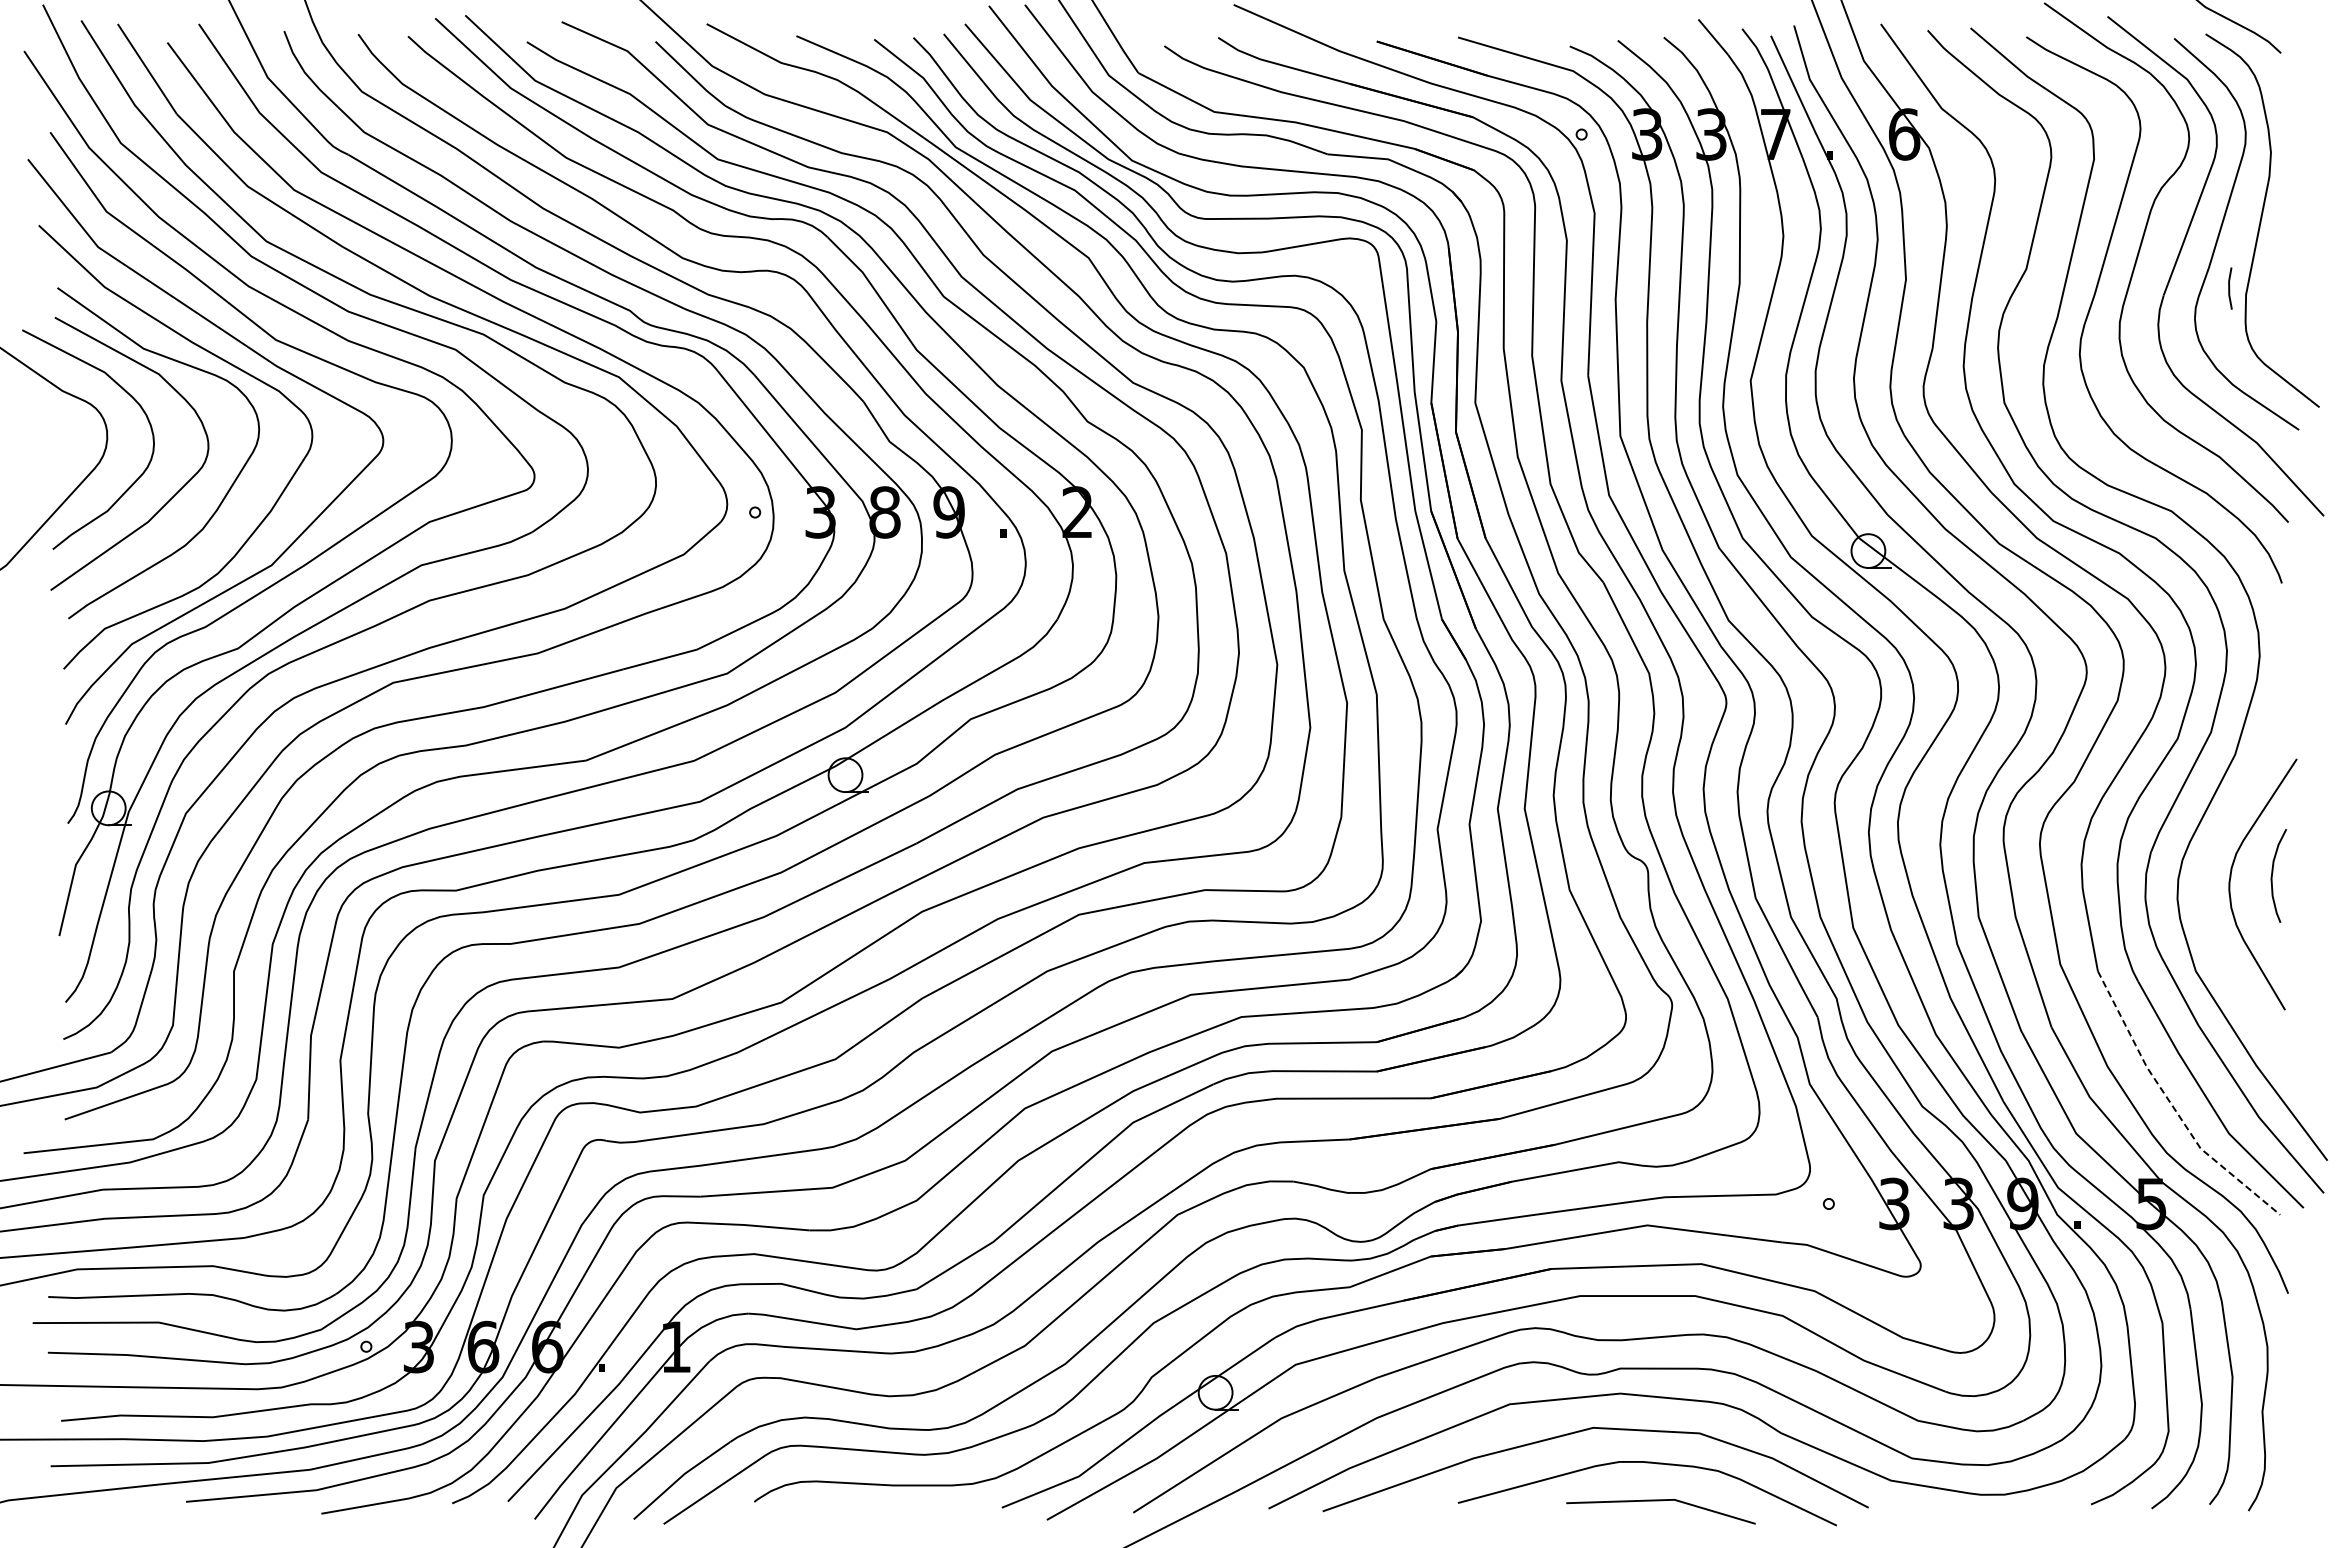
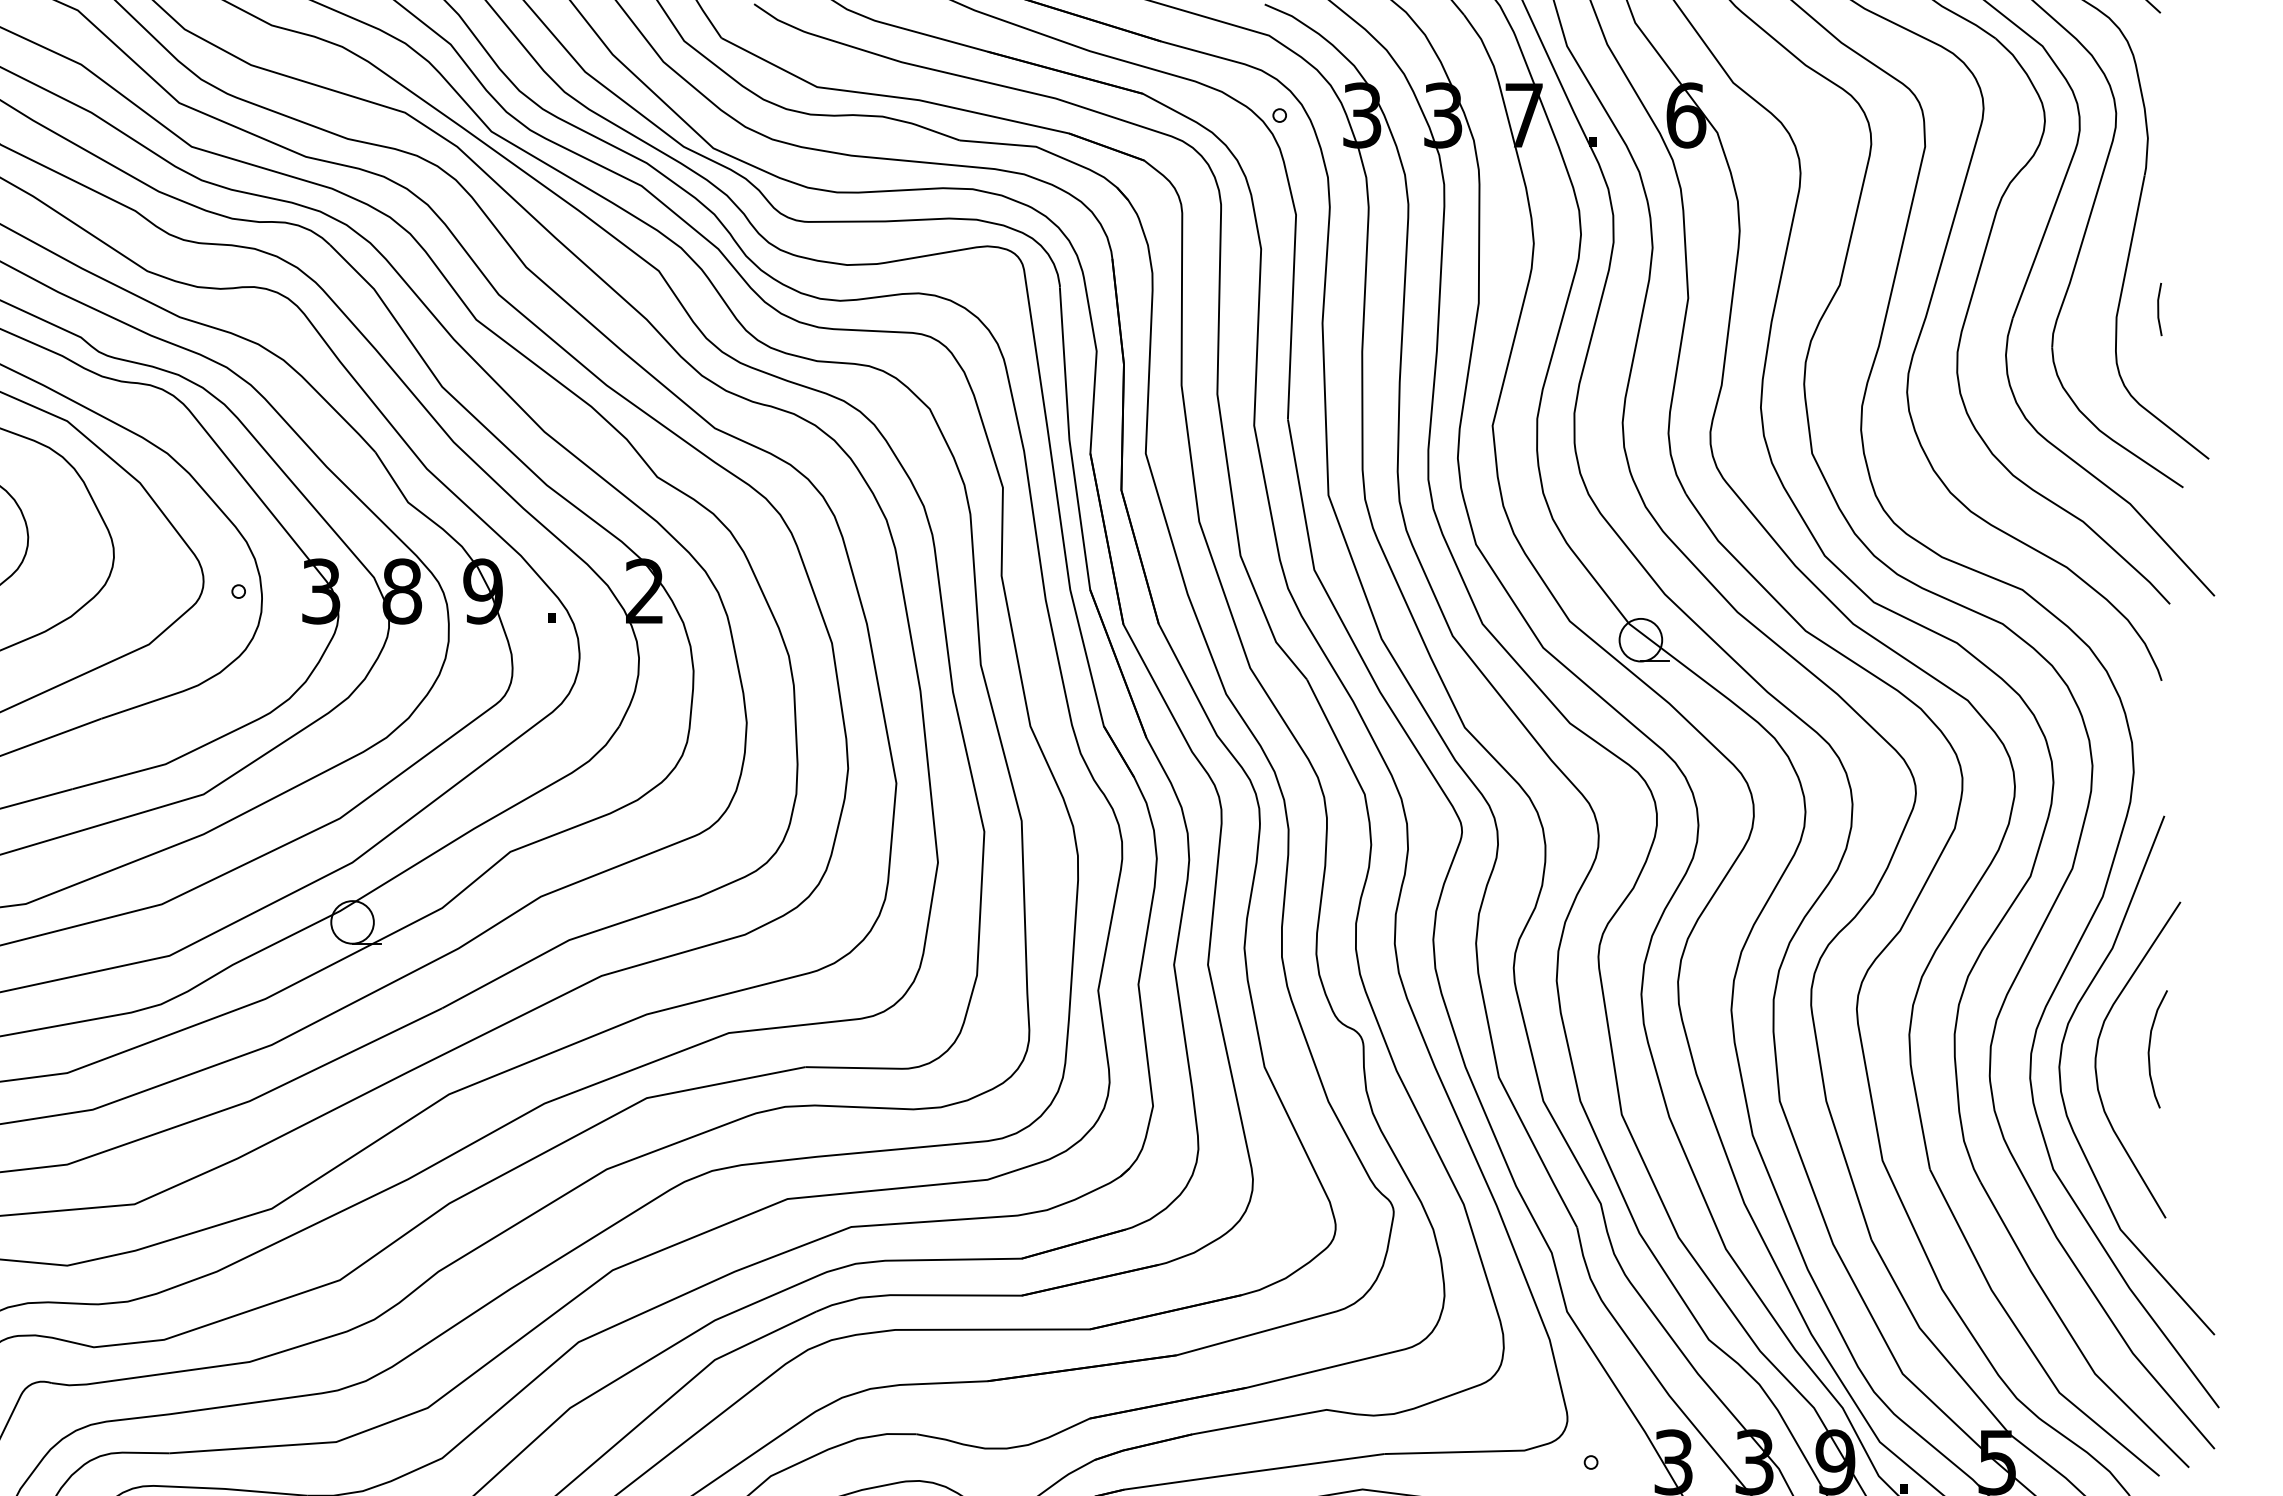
line: (2230, 288) -> (2159, 309), moved
curve: (2202, 898) -> (2061, 1077), added
line: (2172, 1106) -> (2023, 1339), dashed -> solid

